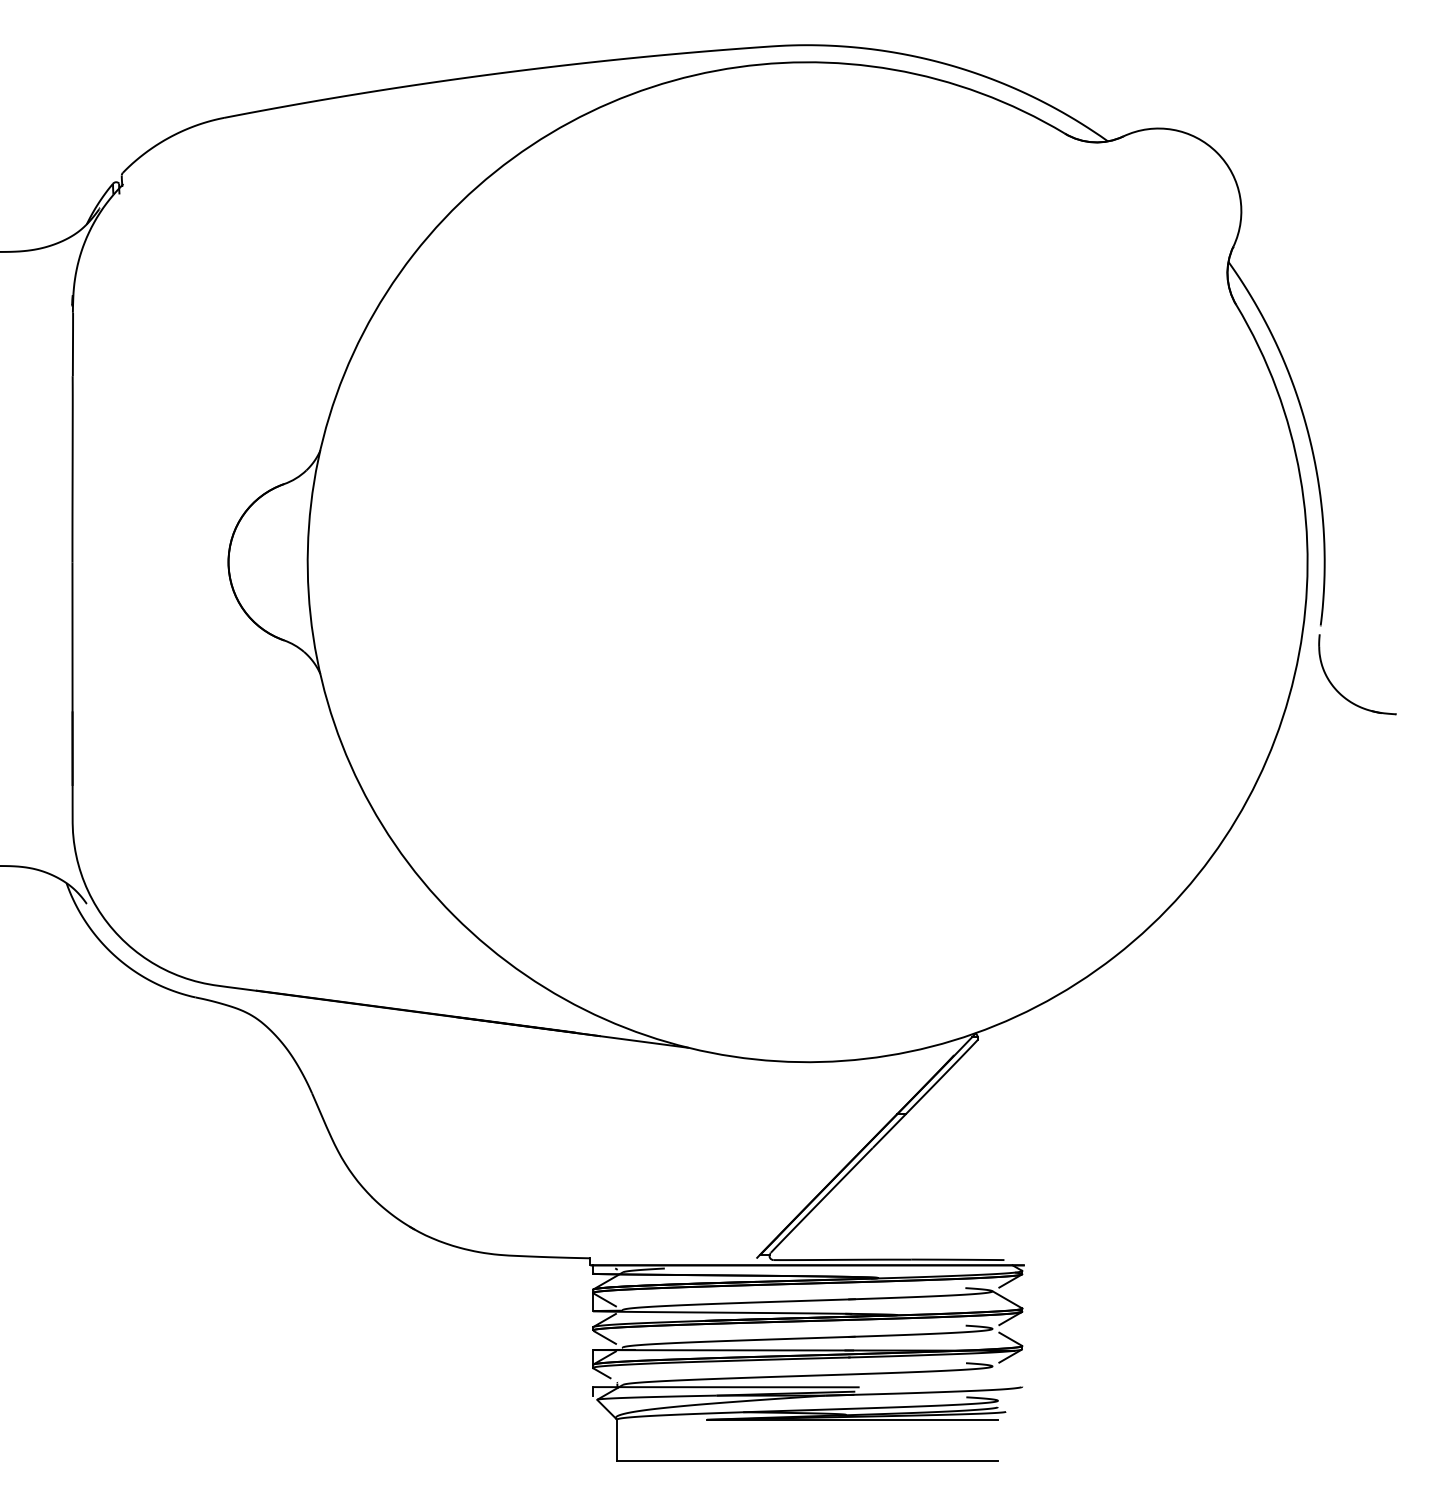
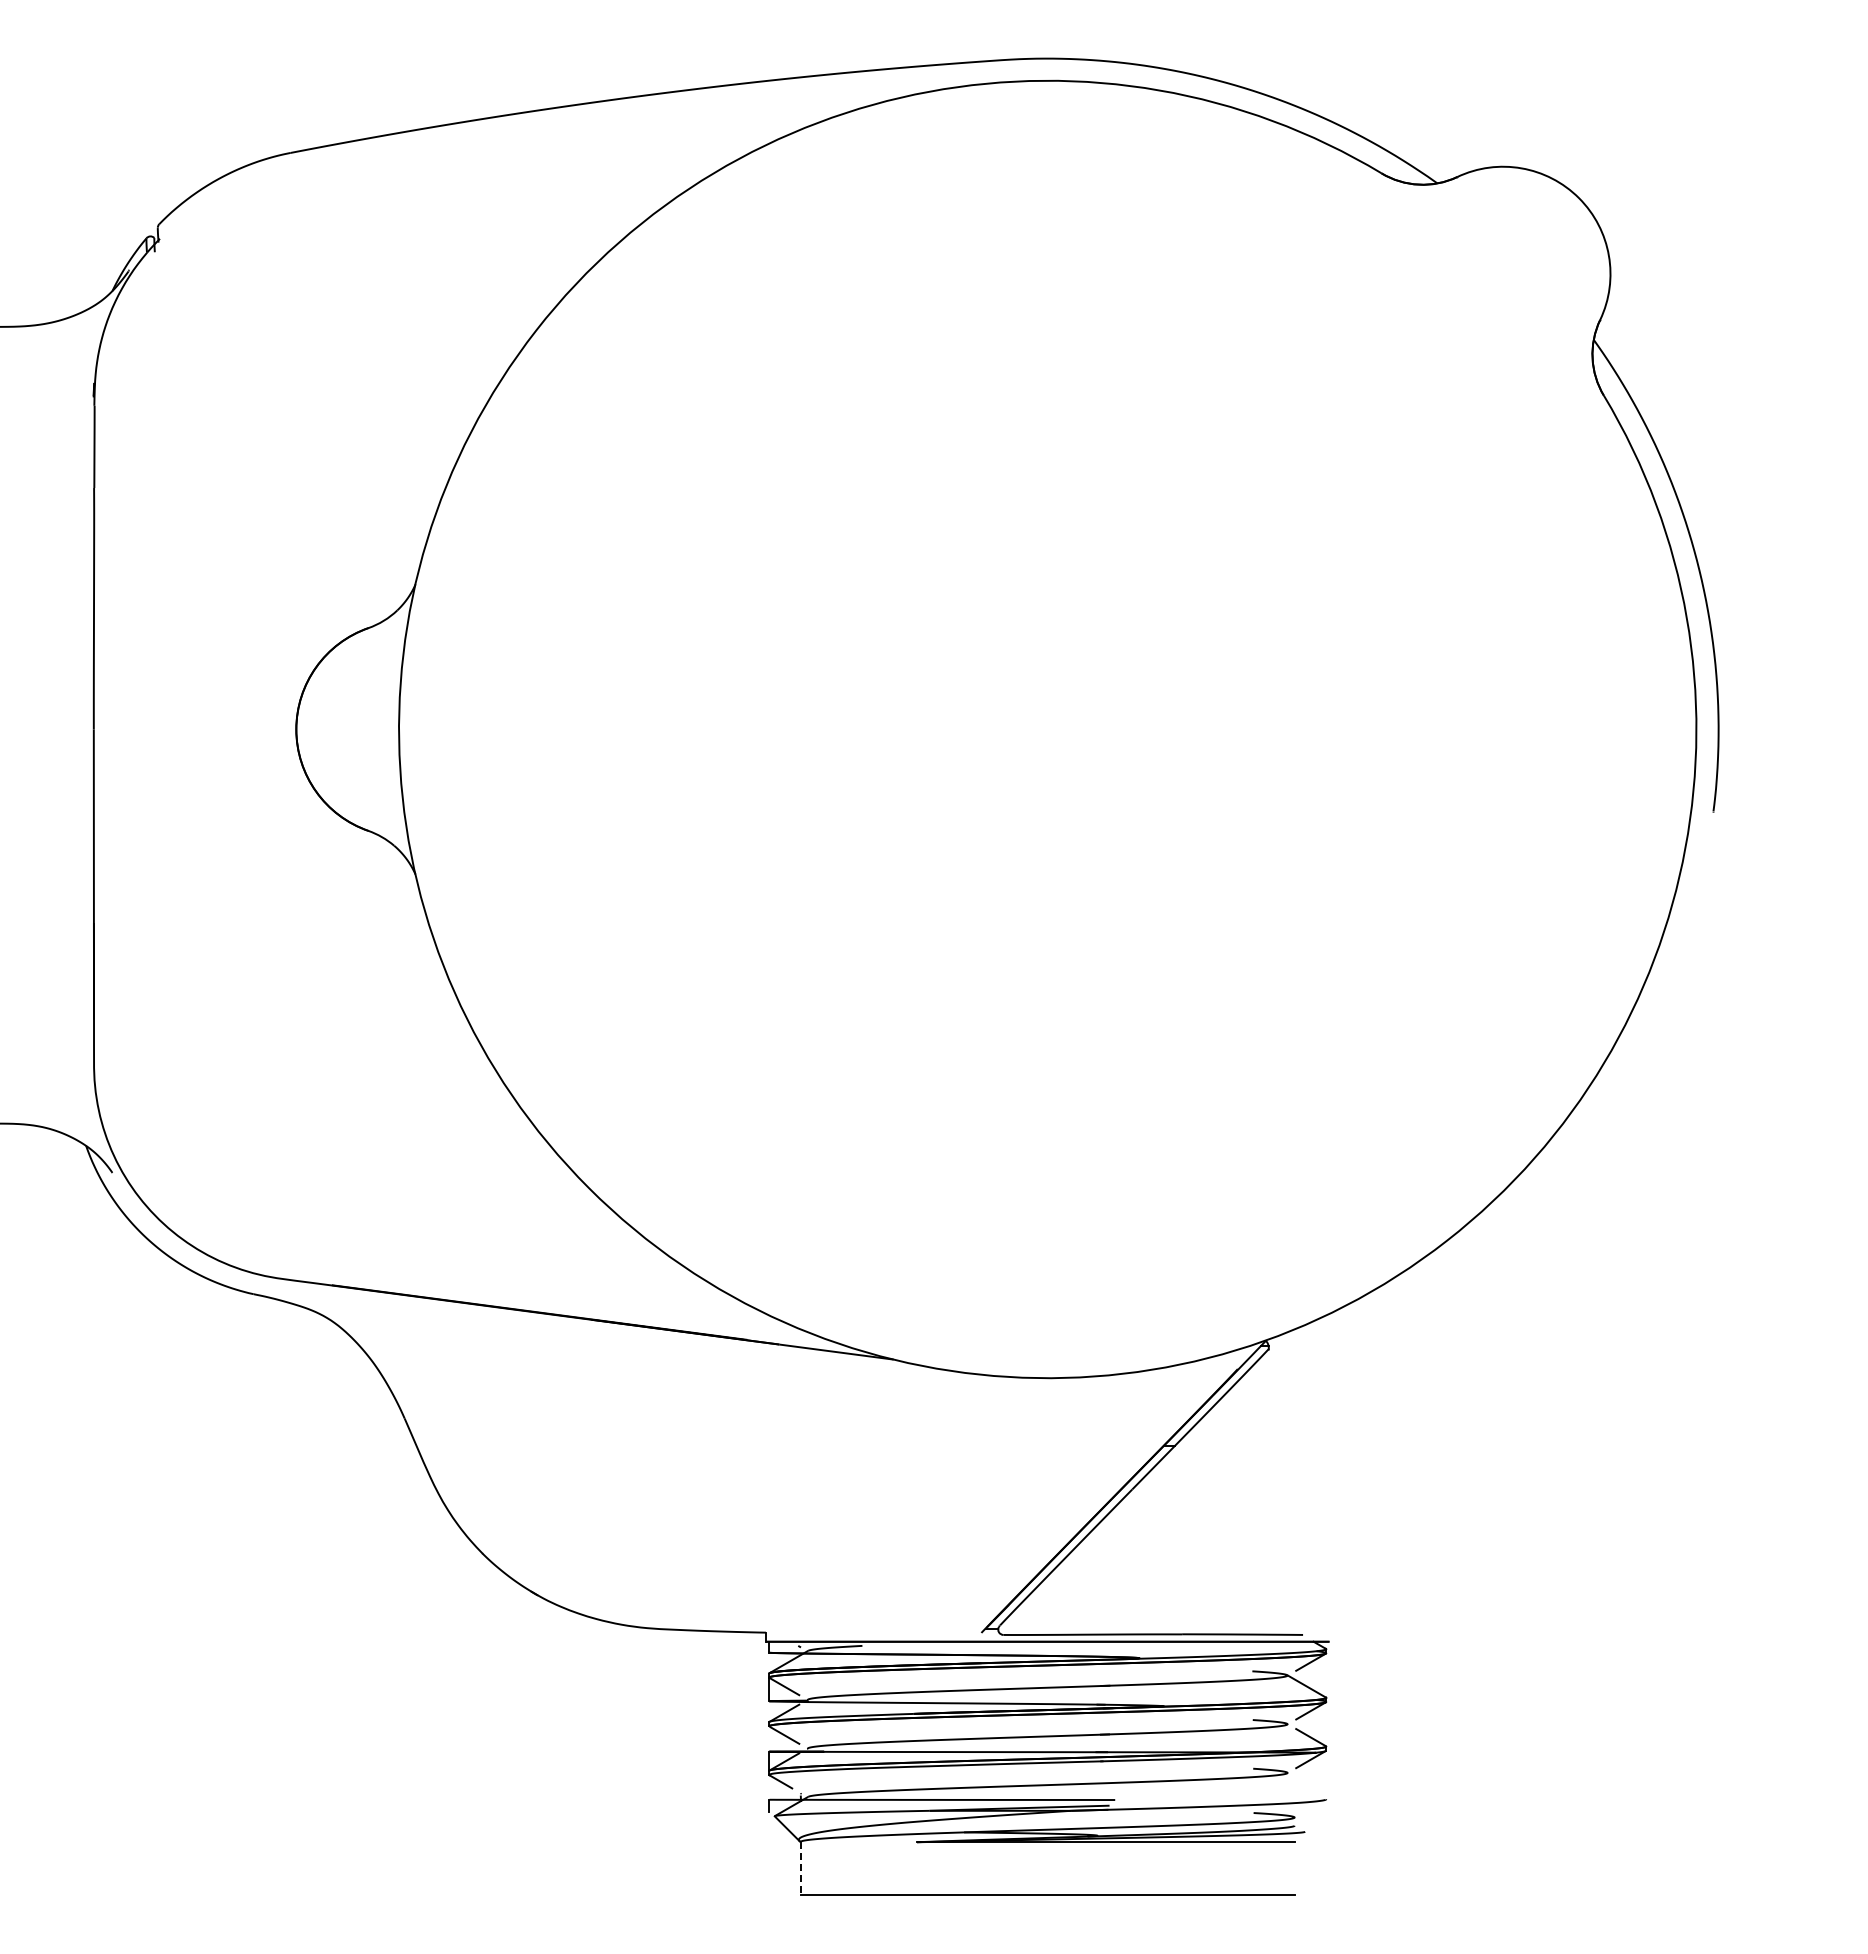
part: (1339, 691) -> (1737, 897), removed
line: (617, 1440) -> (800, 1868), solid -> dashed

